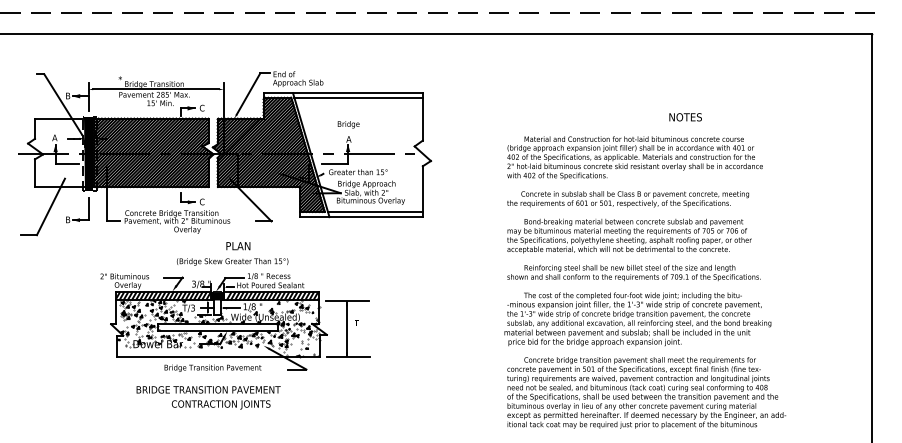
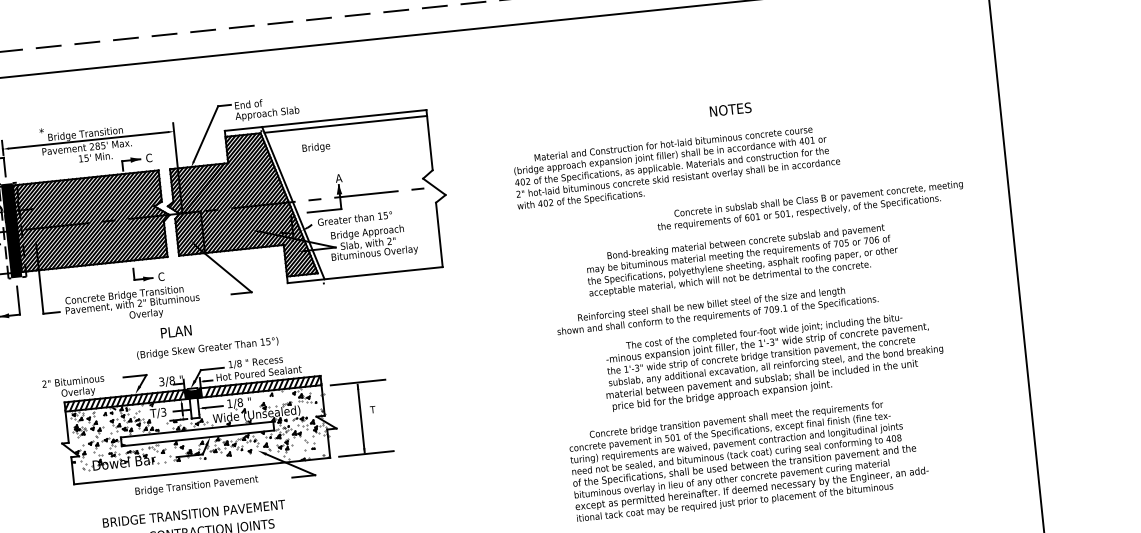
text: (685, 117) -> (730, 109), moved
text: (348, 124) -> (316, 147), moved
text: (634, 157) -> (676, 166), moved
text: (627, 199) -> (809, 206), moved
line: (374, 211) -> (380, 266), removed
text: (629, 235) -> (742, 259), moved
text: (238, 246) -> (176, 332), moved
text: (637, 319) -> (773, 361), moved

